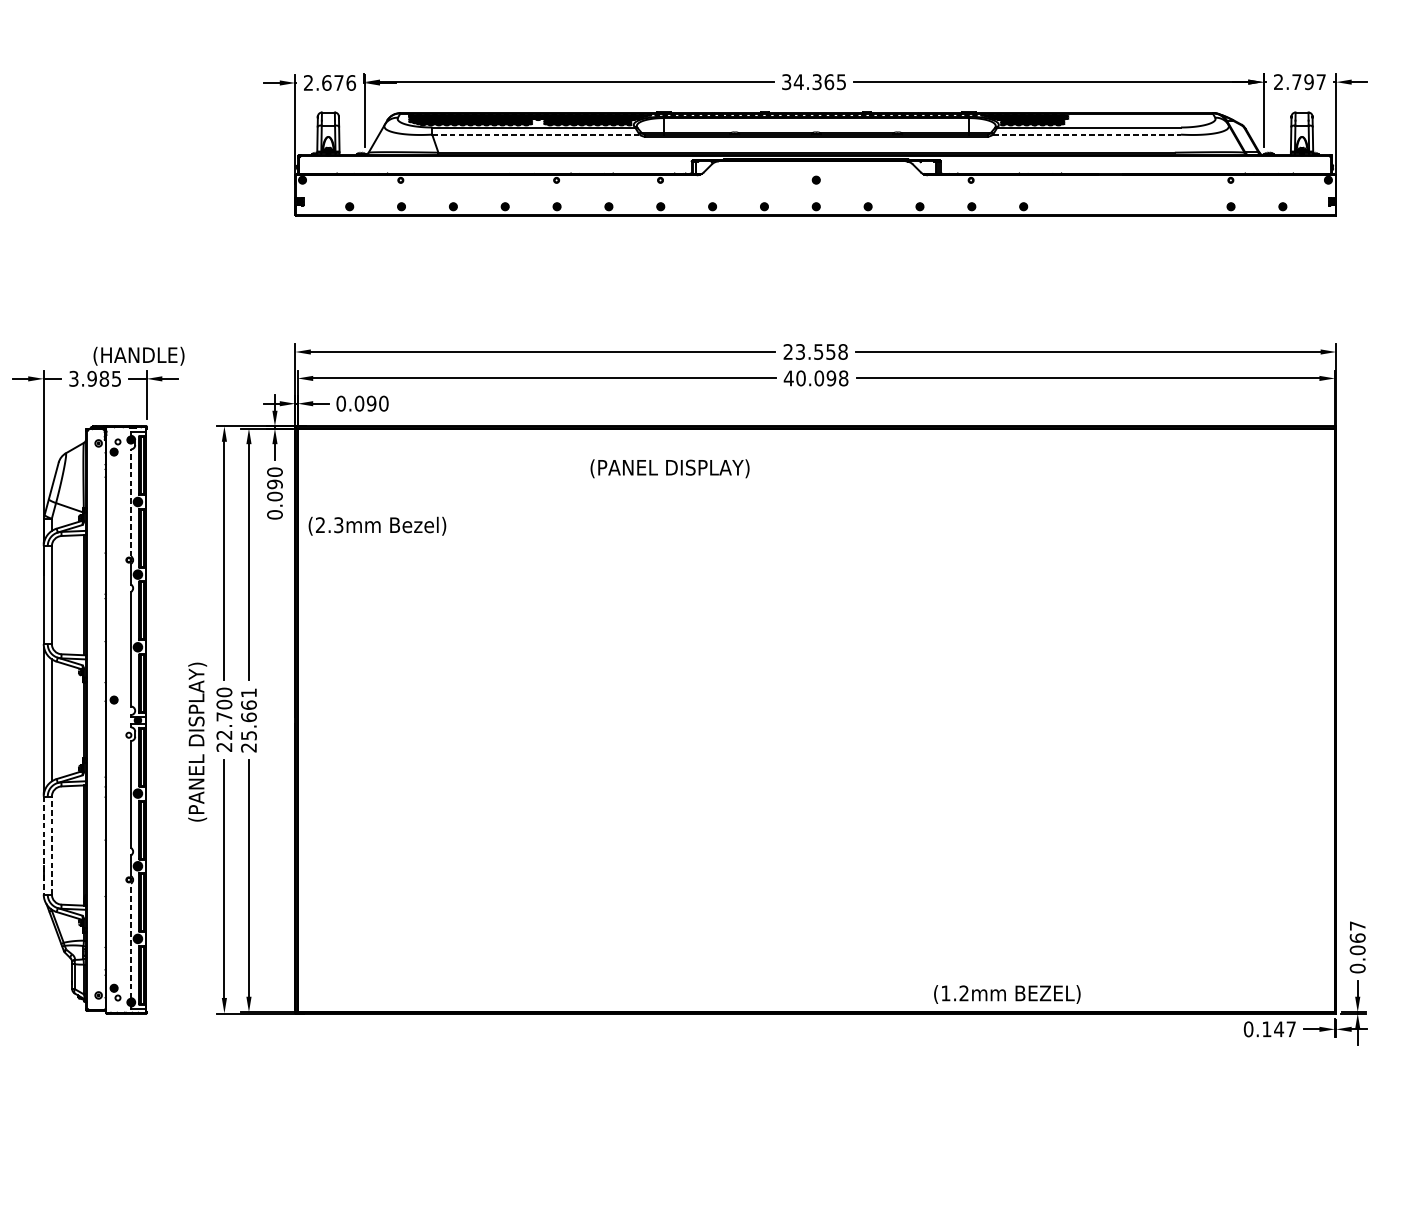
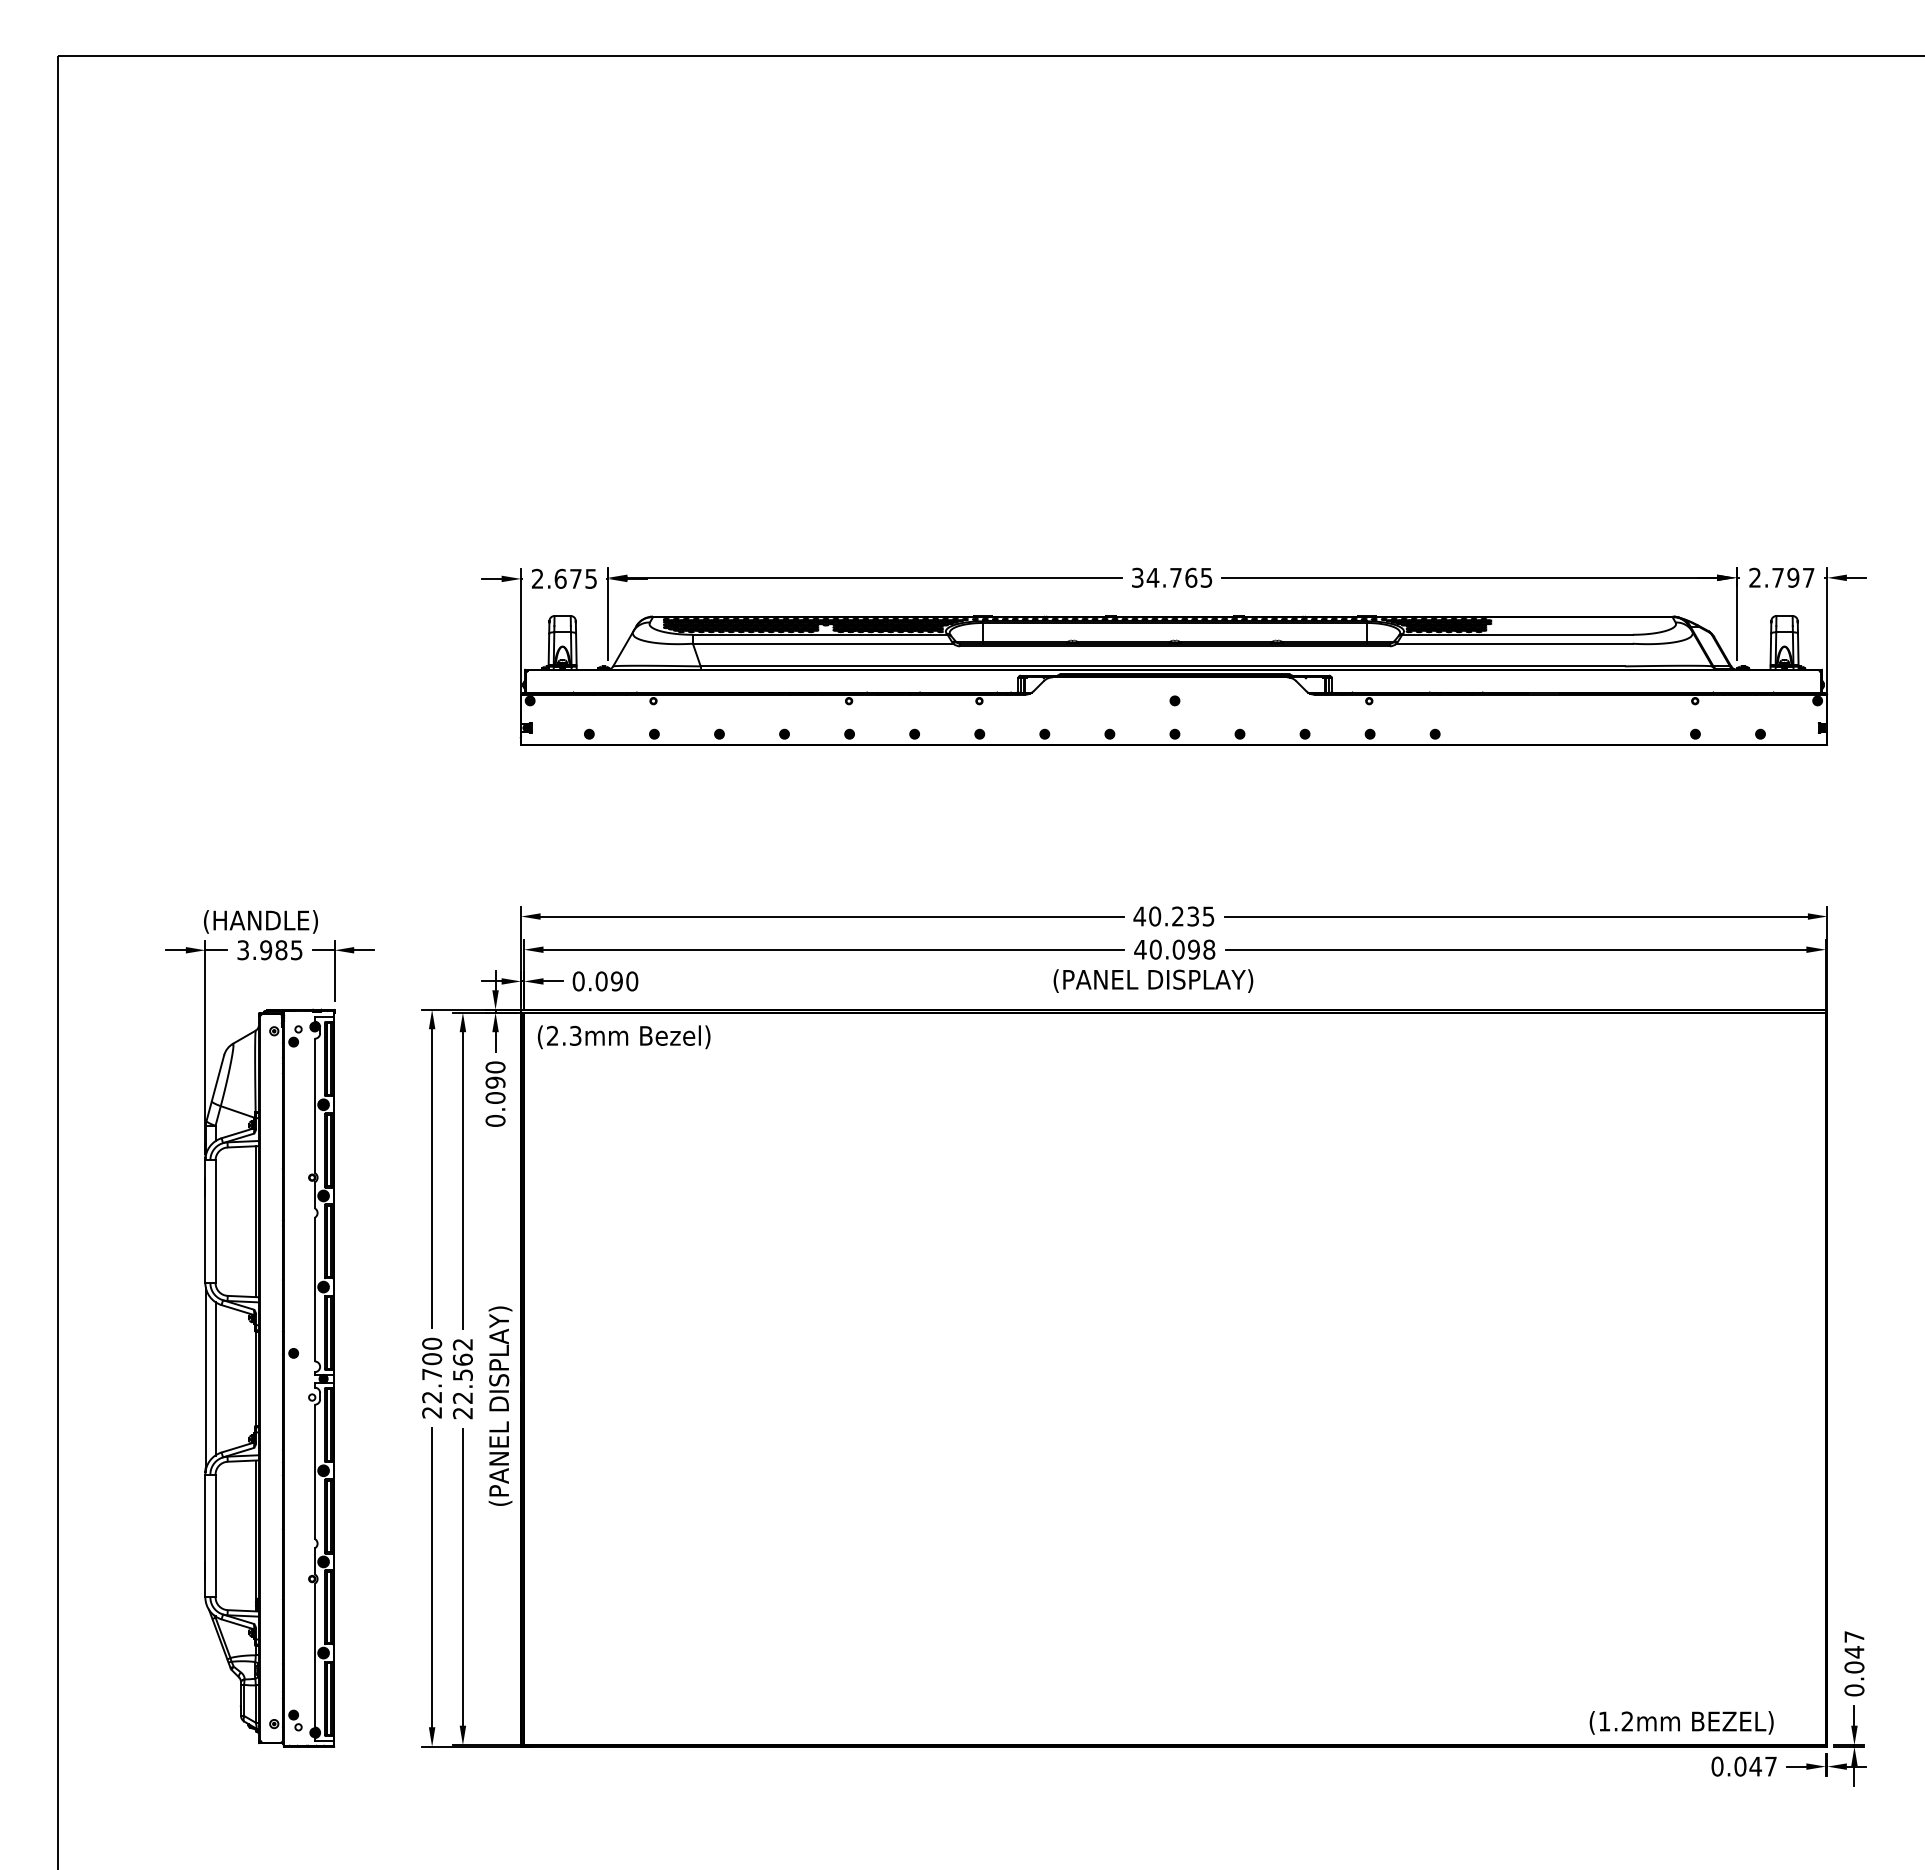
text: (816, 81) -> (1175, 577), 34.365 -> 34.765
text: (351, 82) -> (591, 578), 2.676 -> 2.675
line: (536, 134) -> (823, 643), dashed -> solid
line: (1087, 134) -> (1515, 643), dashed -> solid
text: (815, 351) -> (1173, 916), 23.558 -> 40.235
text: (138, 355) -> (260, 921), moved
text: (670, 468) -> (1153, 980), moved
line: (130, 502) -> (314, 1105), dashed -> solid
text: (376, 526) -> (623, 1037), moved
text: (248, 714) -> (462, 1371), 25.661 -> 22.562
text: (197, 741) -> (500, 1405), moved
line: (43, 845) -> (205, 1536), dashed -> solid
line: (51, 845) -> (215, 1535), dashed -> solid
text: (1357, 938) -> (1854, 1652), 0.067 -> 0.047
line: (130, 940) -> (314, 1655), dashed -> solid
text: (1007, 994) -> (1681, 1722), moved
text: (1266, 1029) -> (1740, 1766), 0.147 -> 0.047

